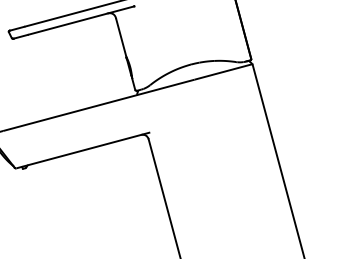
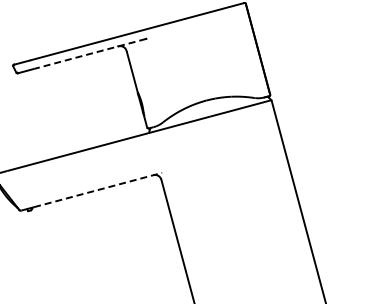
line: (81, 20) -> (90, 53), solid -> dashed
line: (89, 148) -> (98, 189), solid -> dashed

